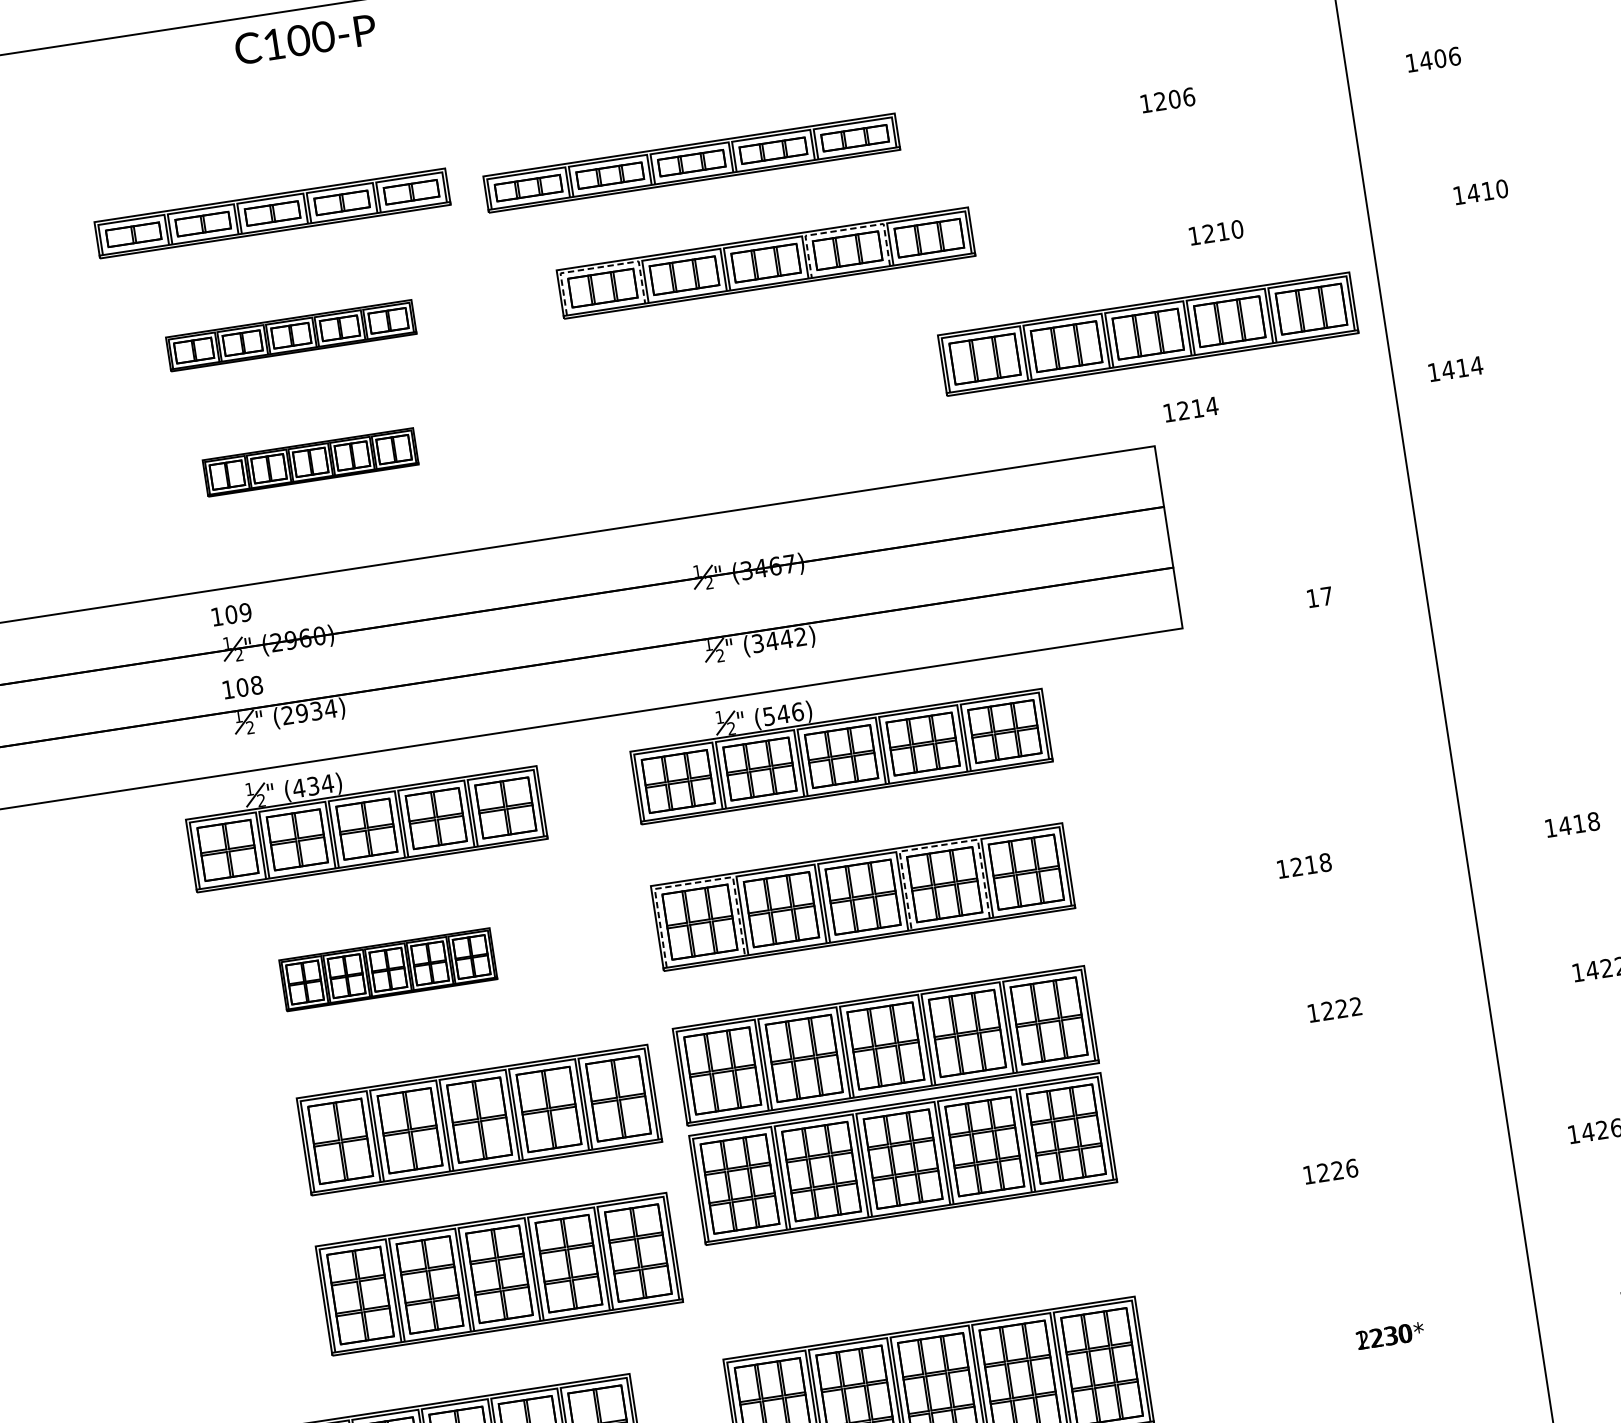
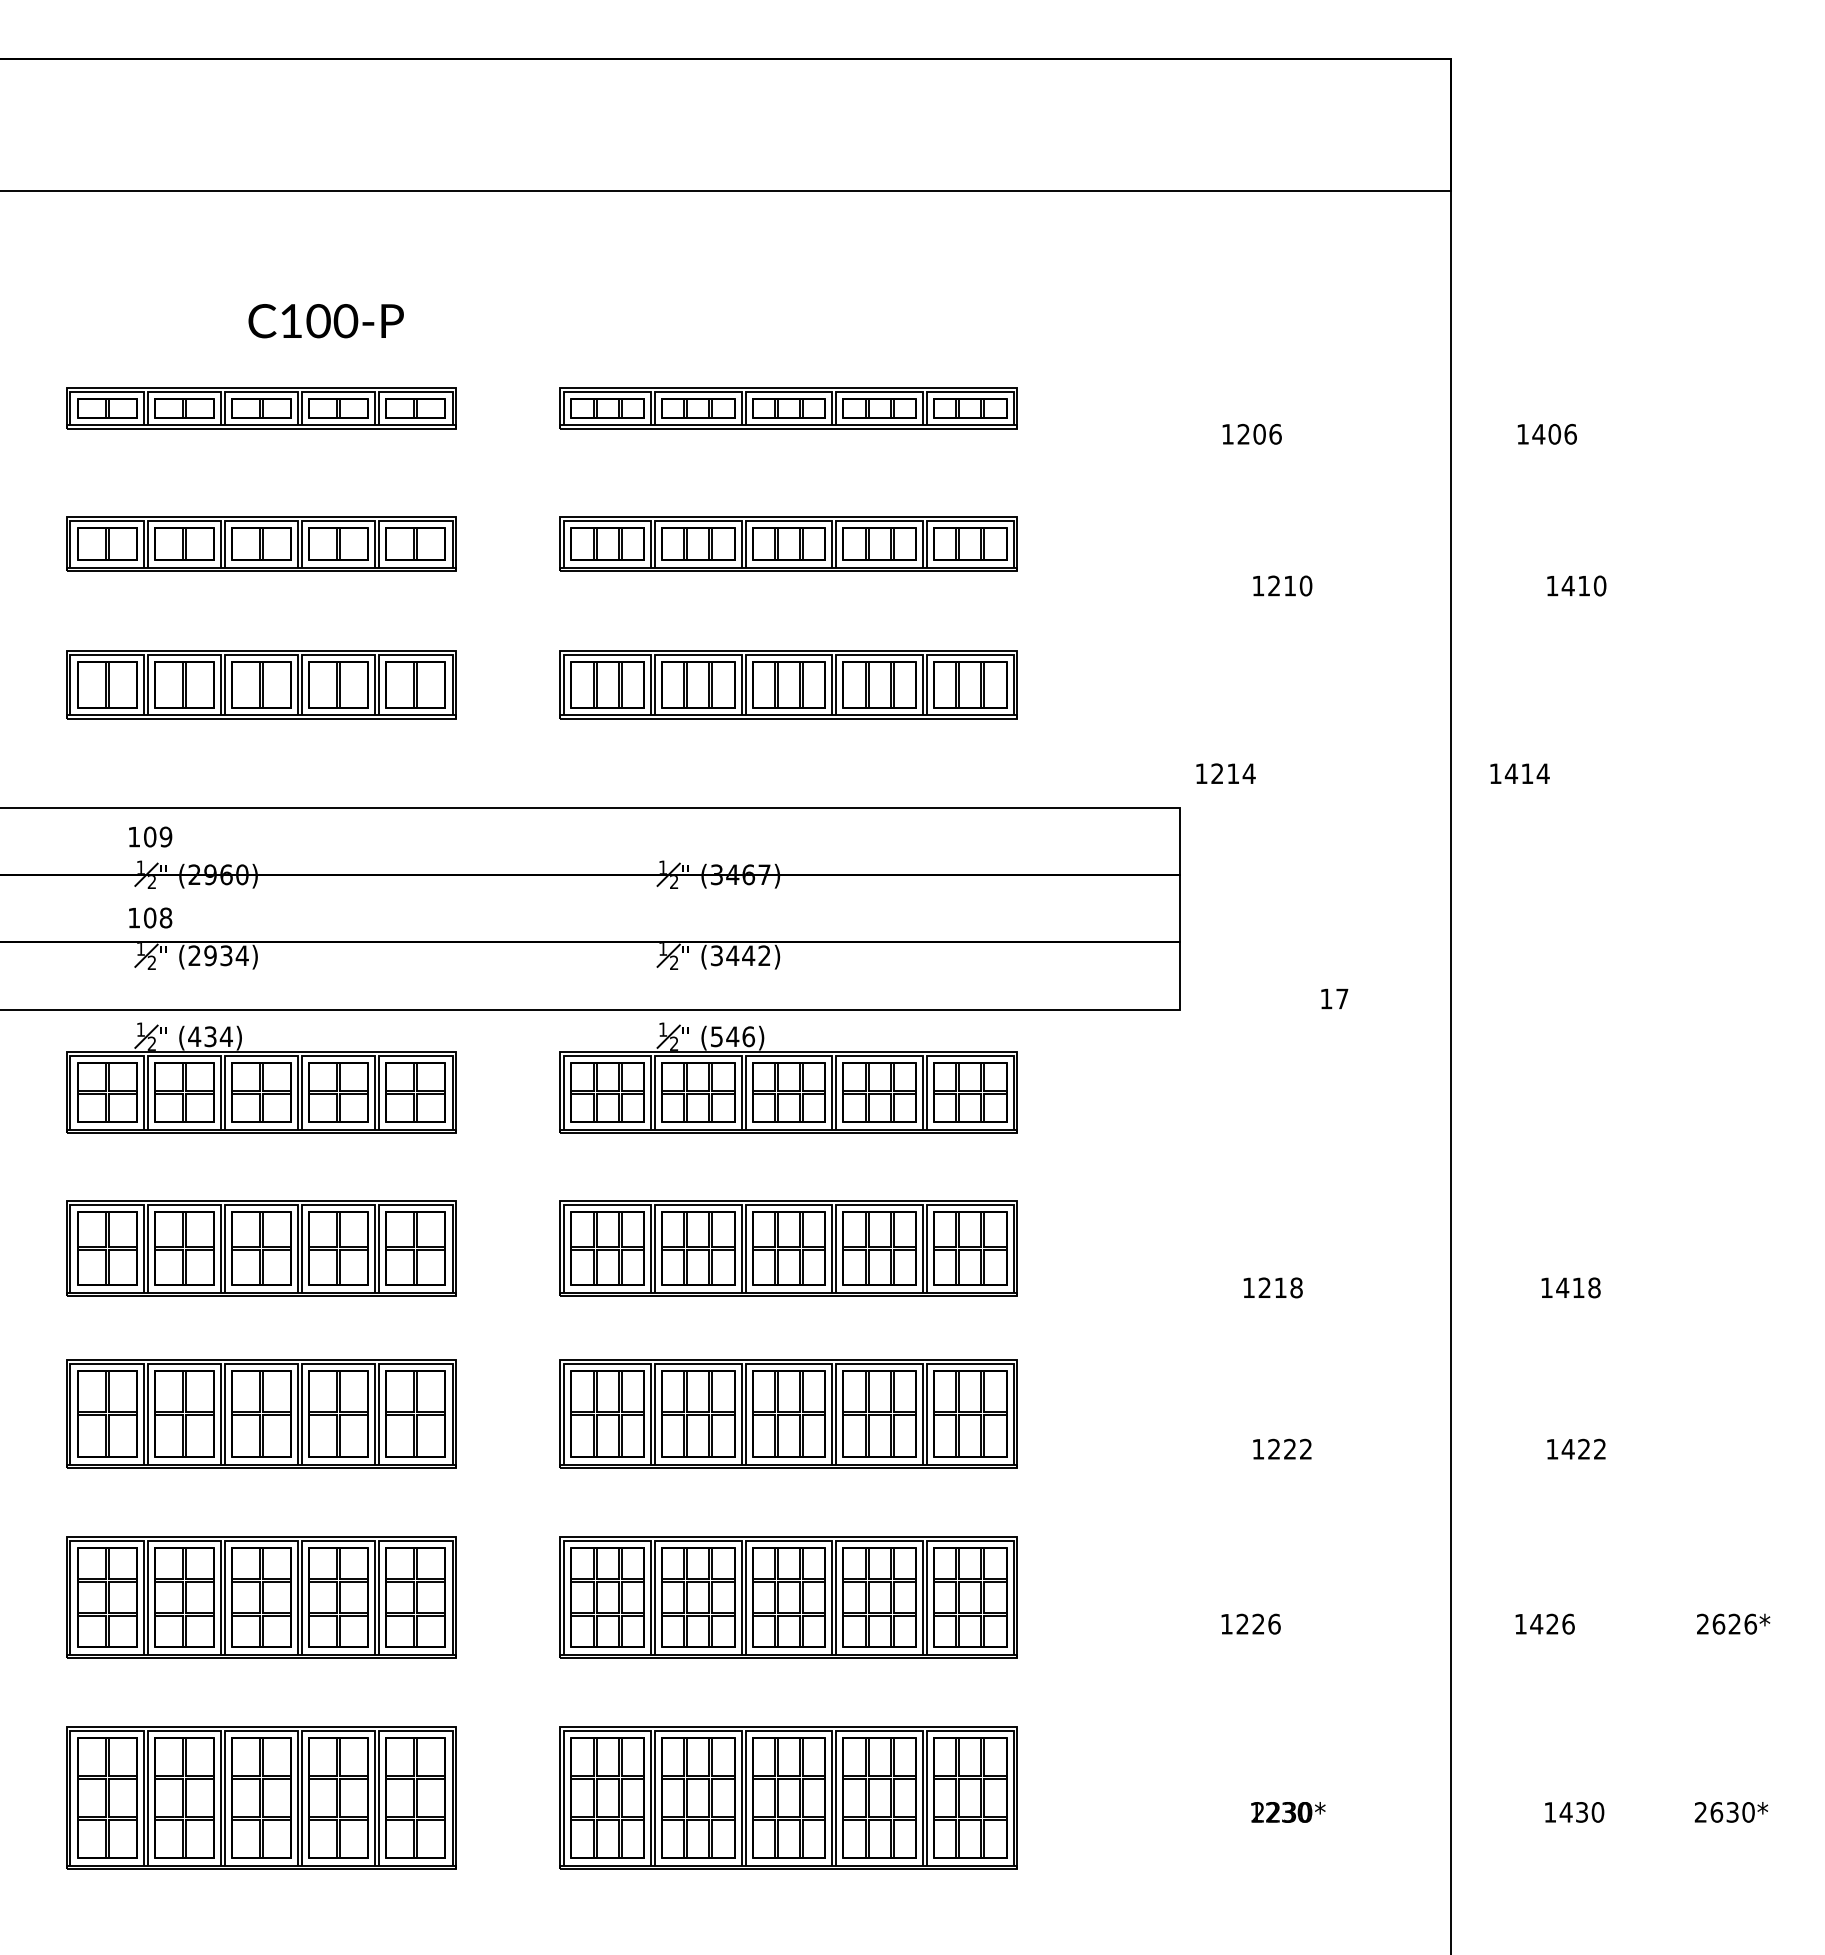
text: (305, 40) -> (325, 321), moved
part: (691, 163) -> (788, 408), moved
line: (844, 230) -> (879, 521), dashed -> solid
line: (600, 267) -> (608, 521), dashed -> solid
part: (1147, 333) -> (788, 684), moved
part: (291, 335) -> (261, 543), size x1.43
part: (310, 462) -> (261, 684), size x1.67
line: (938, 845) -> (879, 1205), dashed -> solid
line: (694, 883) -> (608, 1205), dashed -> solid
part: (388, 969) -> (261, 1248), size x1.67
part: (479, 1119) -> (261, 1413), moved
part: (902, 1159) -> (788, 1597), moved
part: (499, 1274) -> (261, 1597), moved

